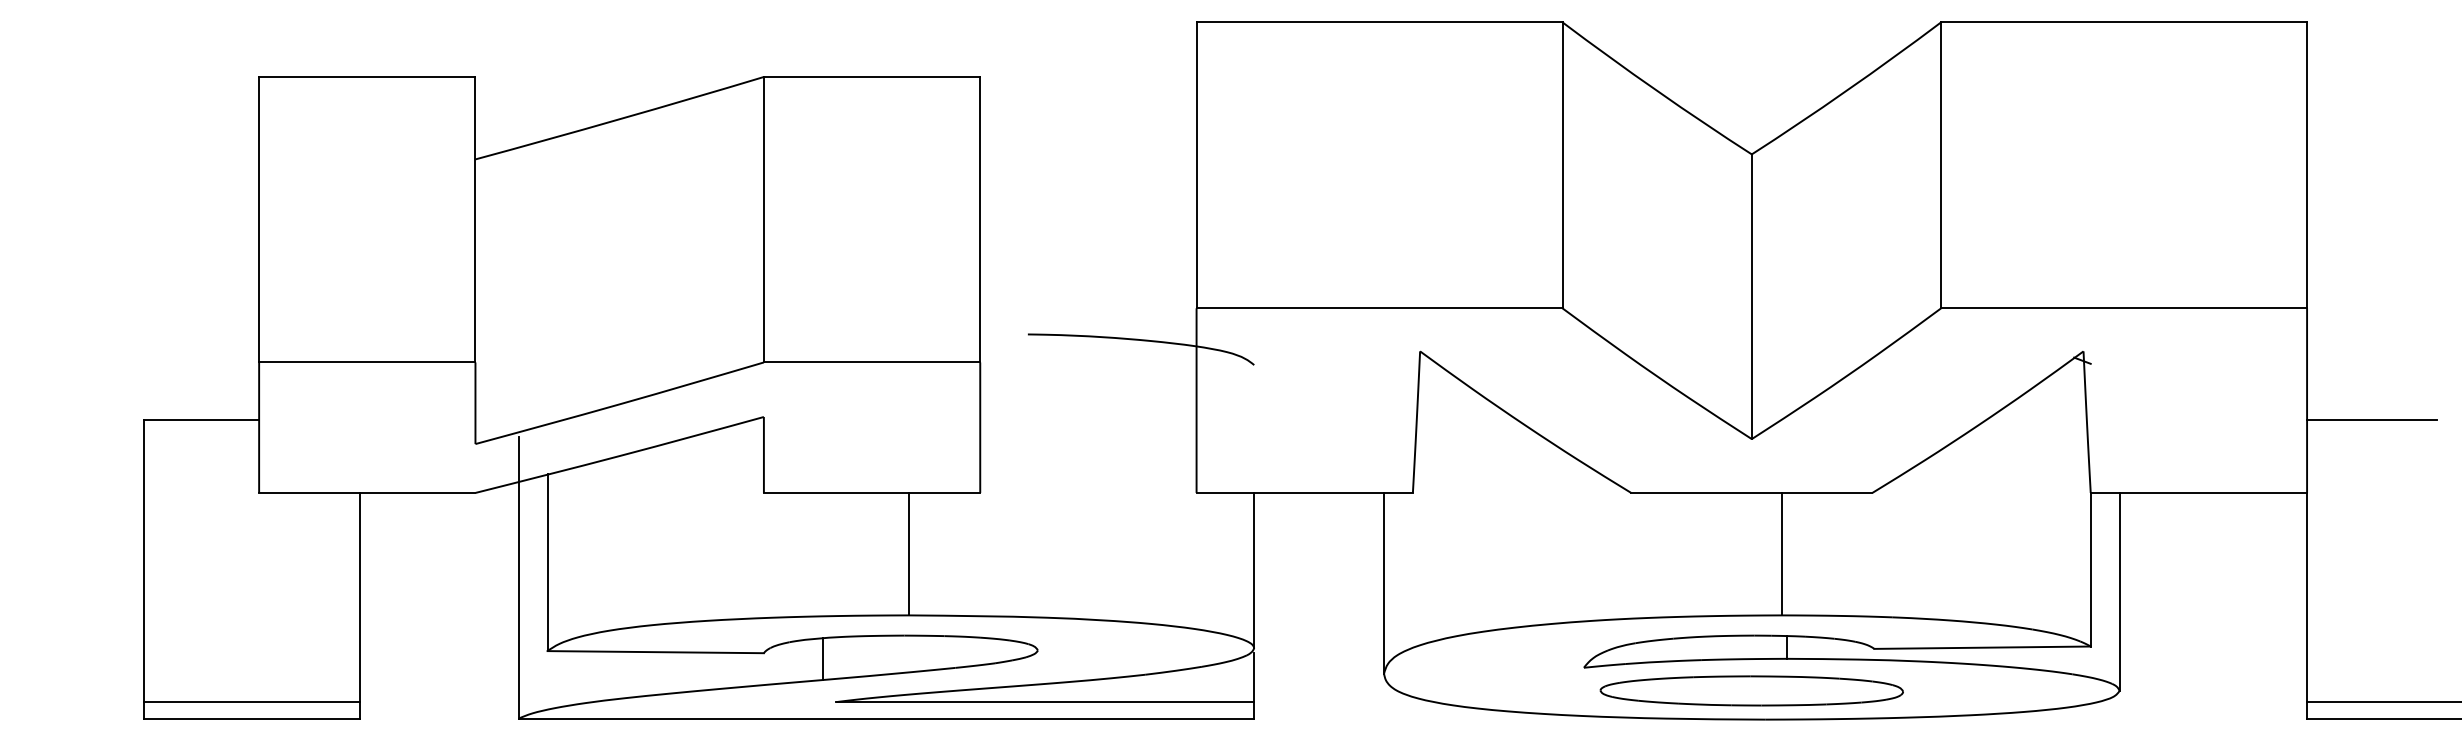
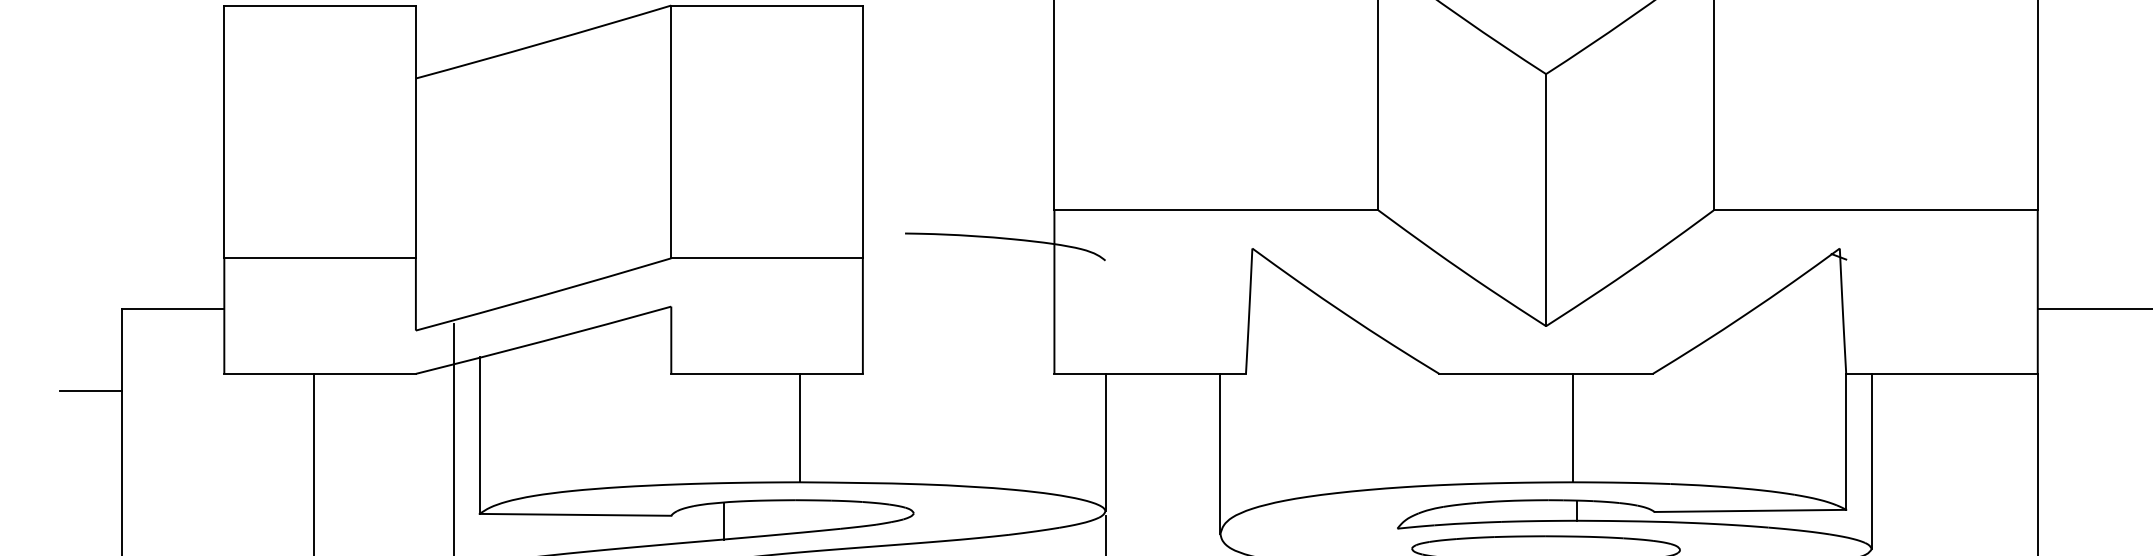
line: (108, 511) -> (90, 390), added

